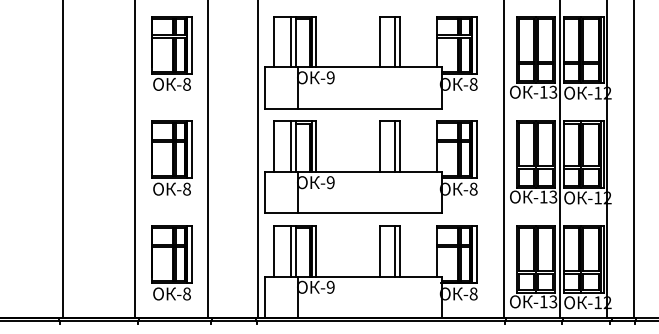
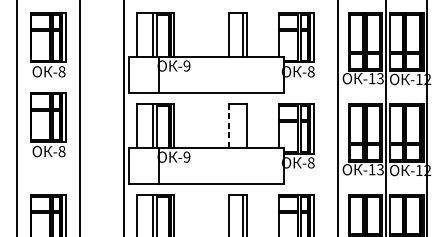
line: (379, 146) -> (229, 125), solid -> dashed
line: (394, 146) -> (242, 125), removed
part: (171, 157) -> (48, 124), moved

